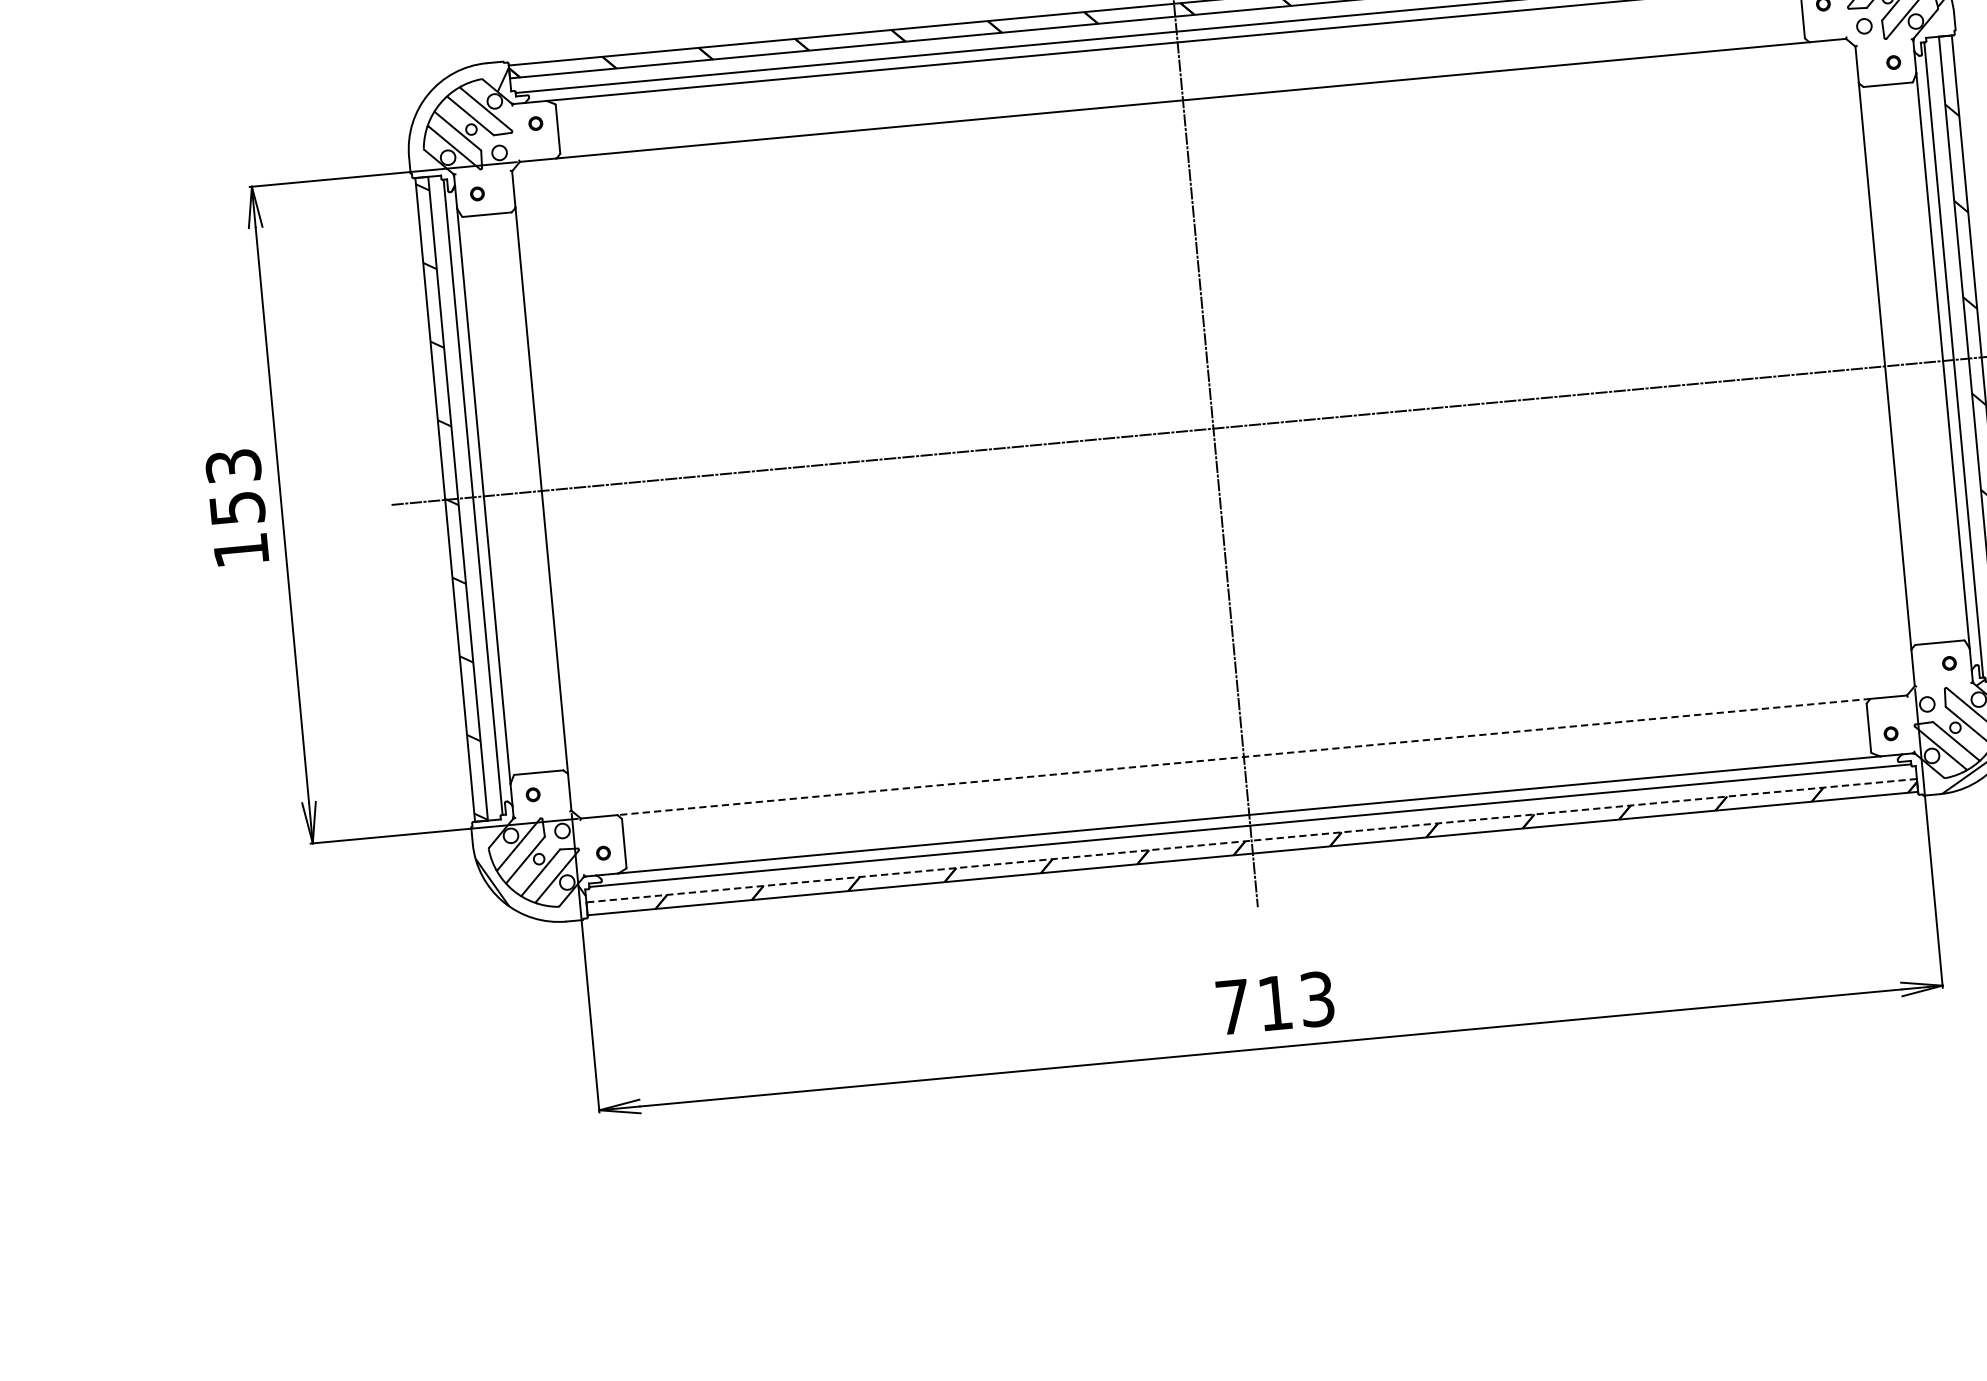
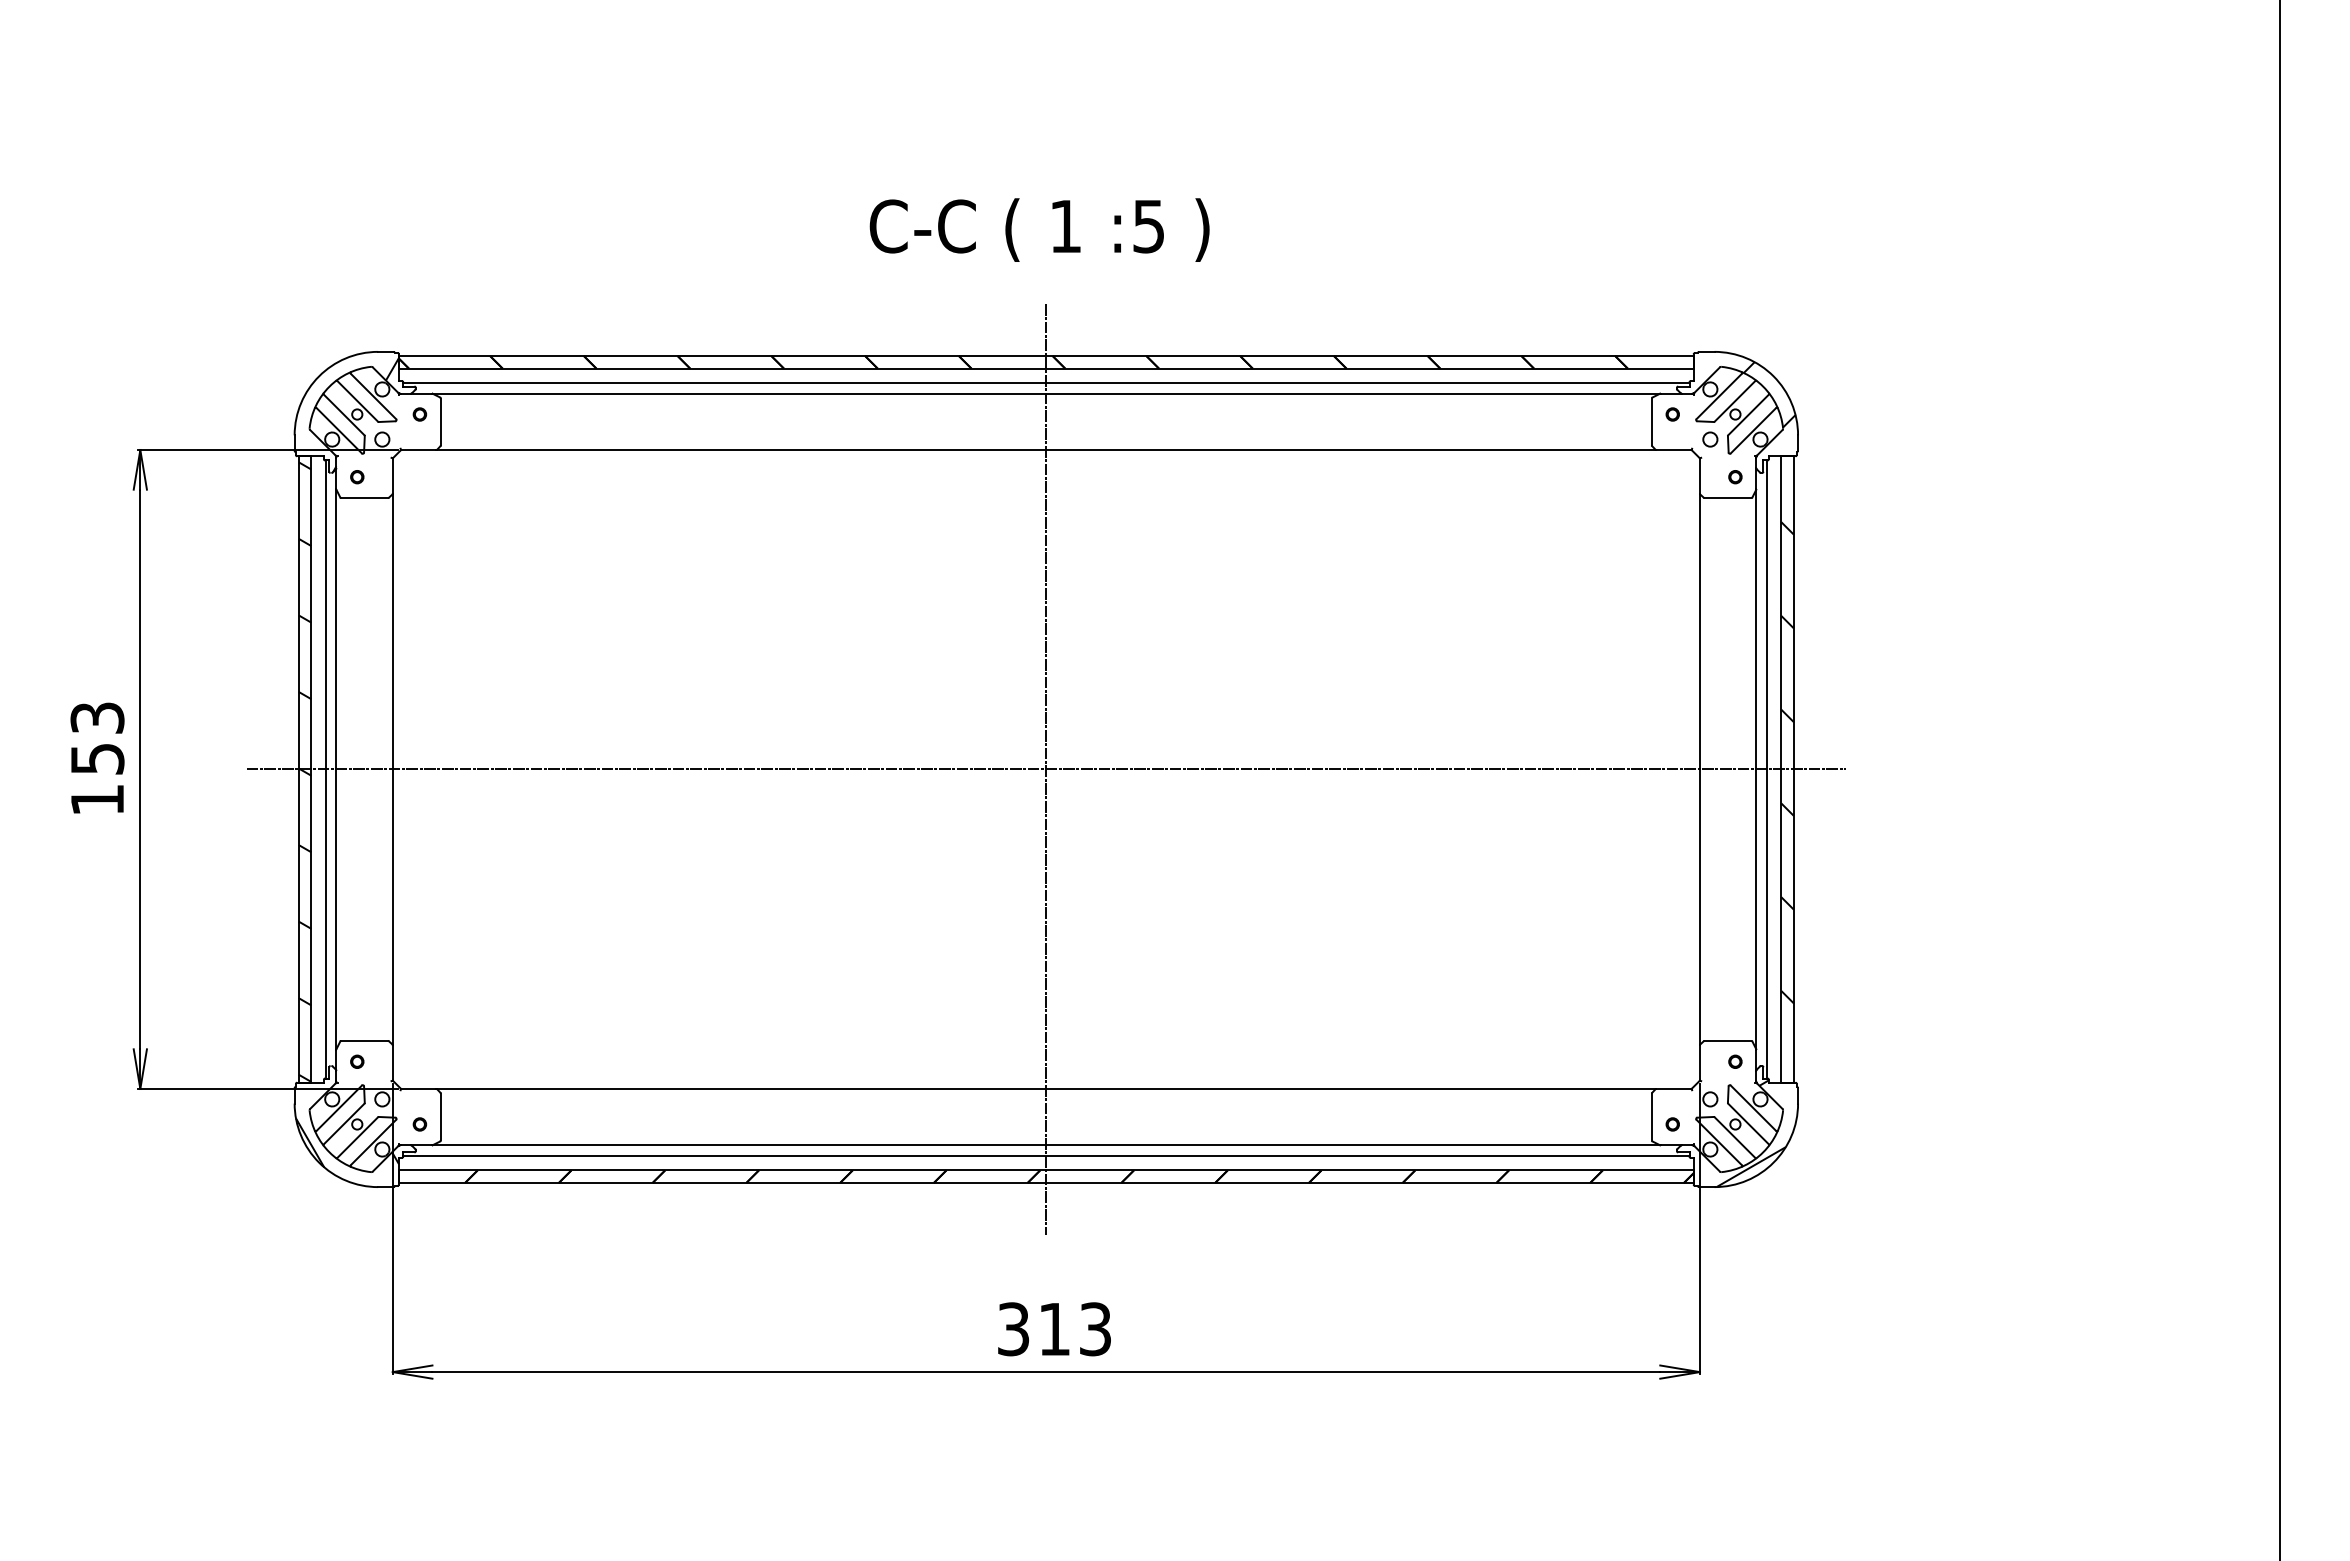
line: (1244, 756) -> (1046, 1088), dashed -> solid
line: (1250, 840) -> (1045, 1170), dashed -> solid
text: (1233, 1007) -> (1013, 1329), 713 -> 313

